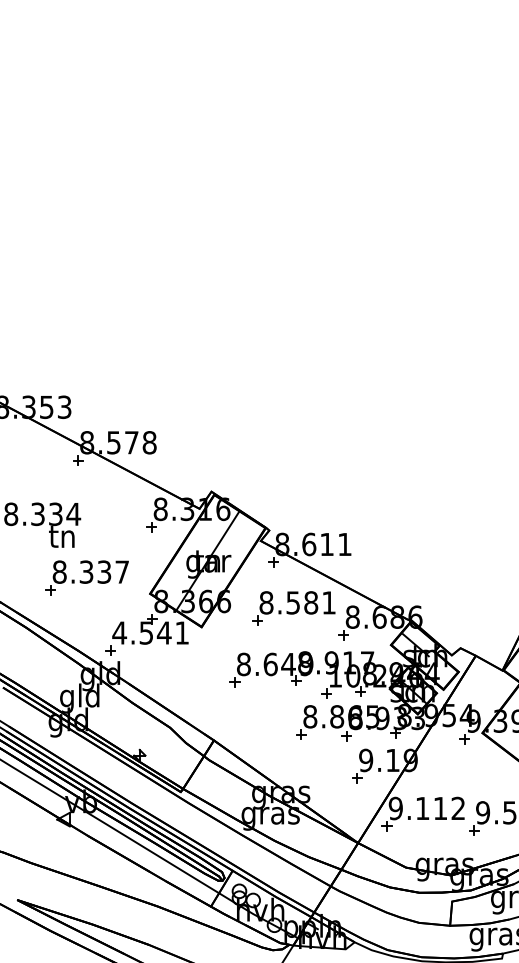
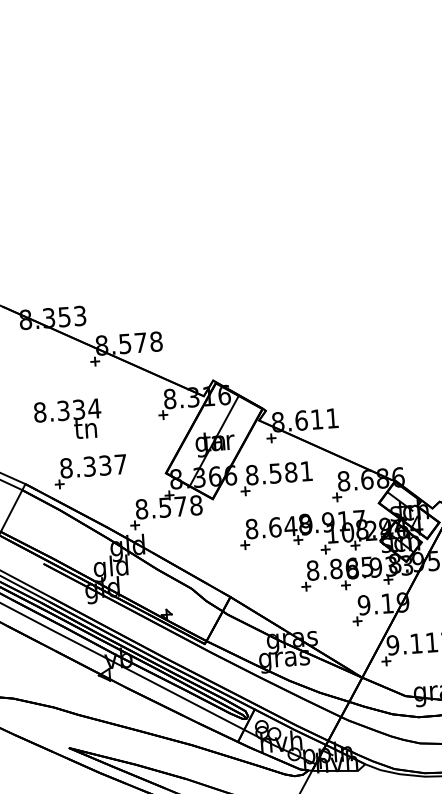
part: (86, 577) -> (90, 471), moved
part: (293, 608) -> (276, 478), moved
text: (150, 632) -> (168, 506), 4.541 -> 8.578

